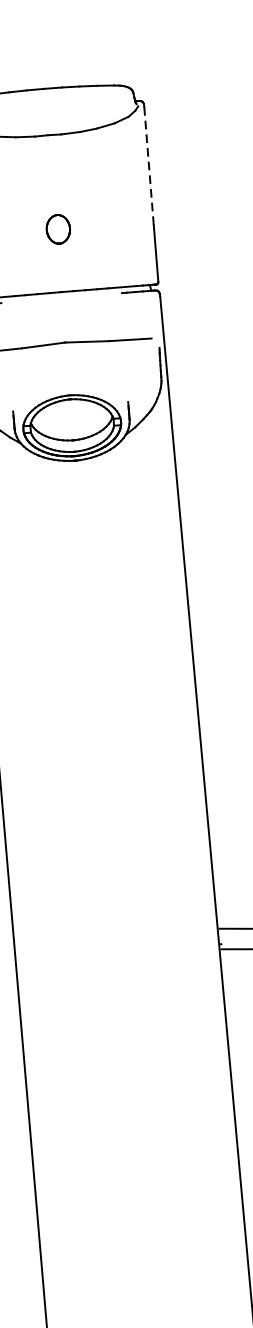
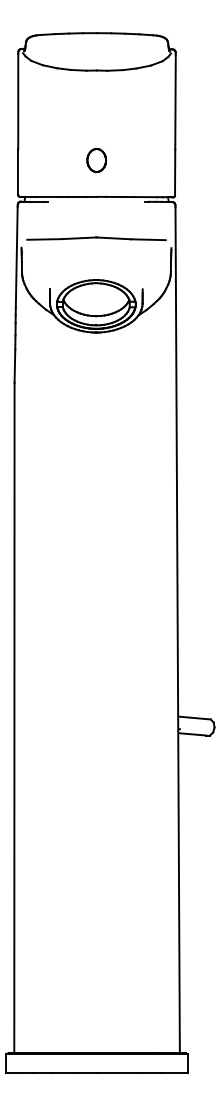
line: (149, 166) -> (175, 102), dashed -> solid
part: (58, 229) -> (96, 160), moved

